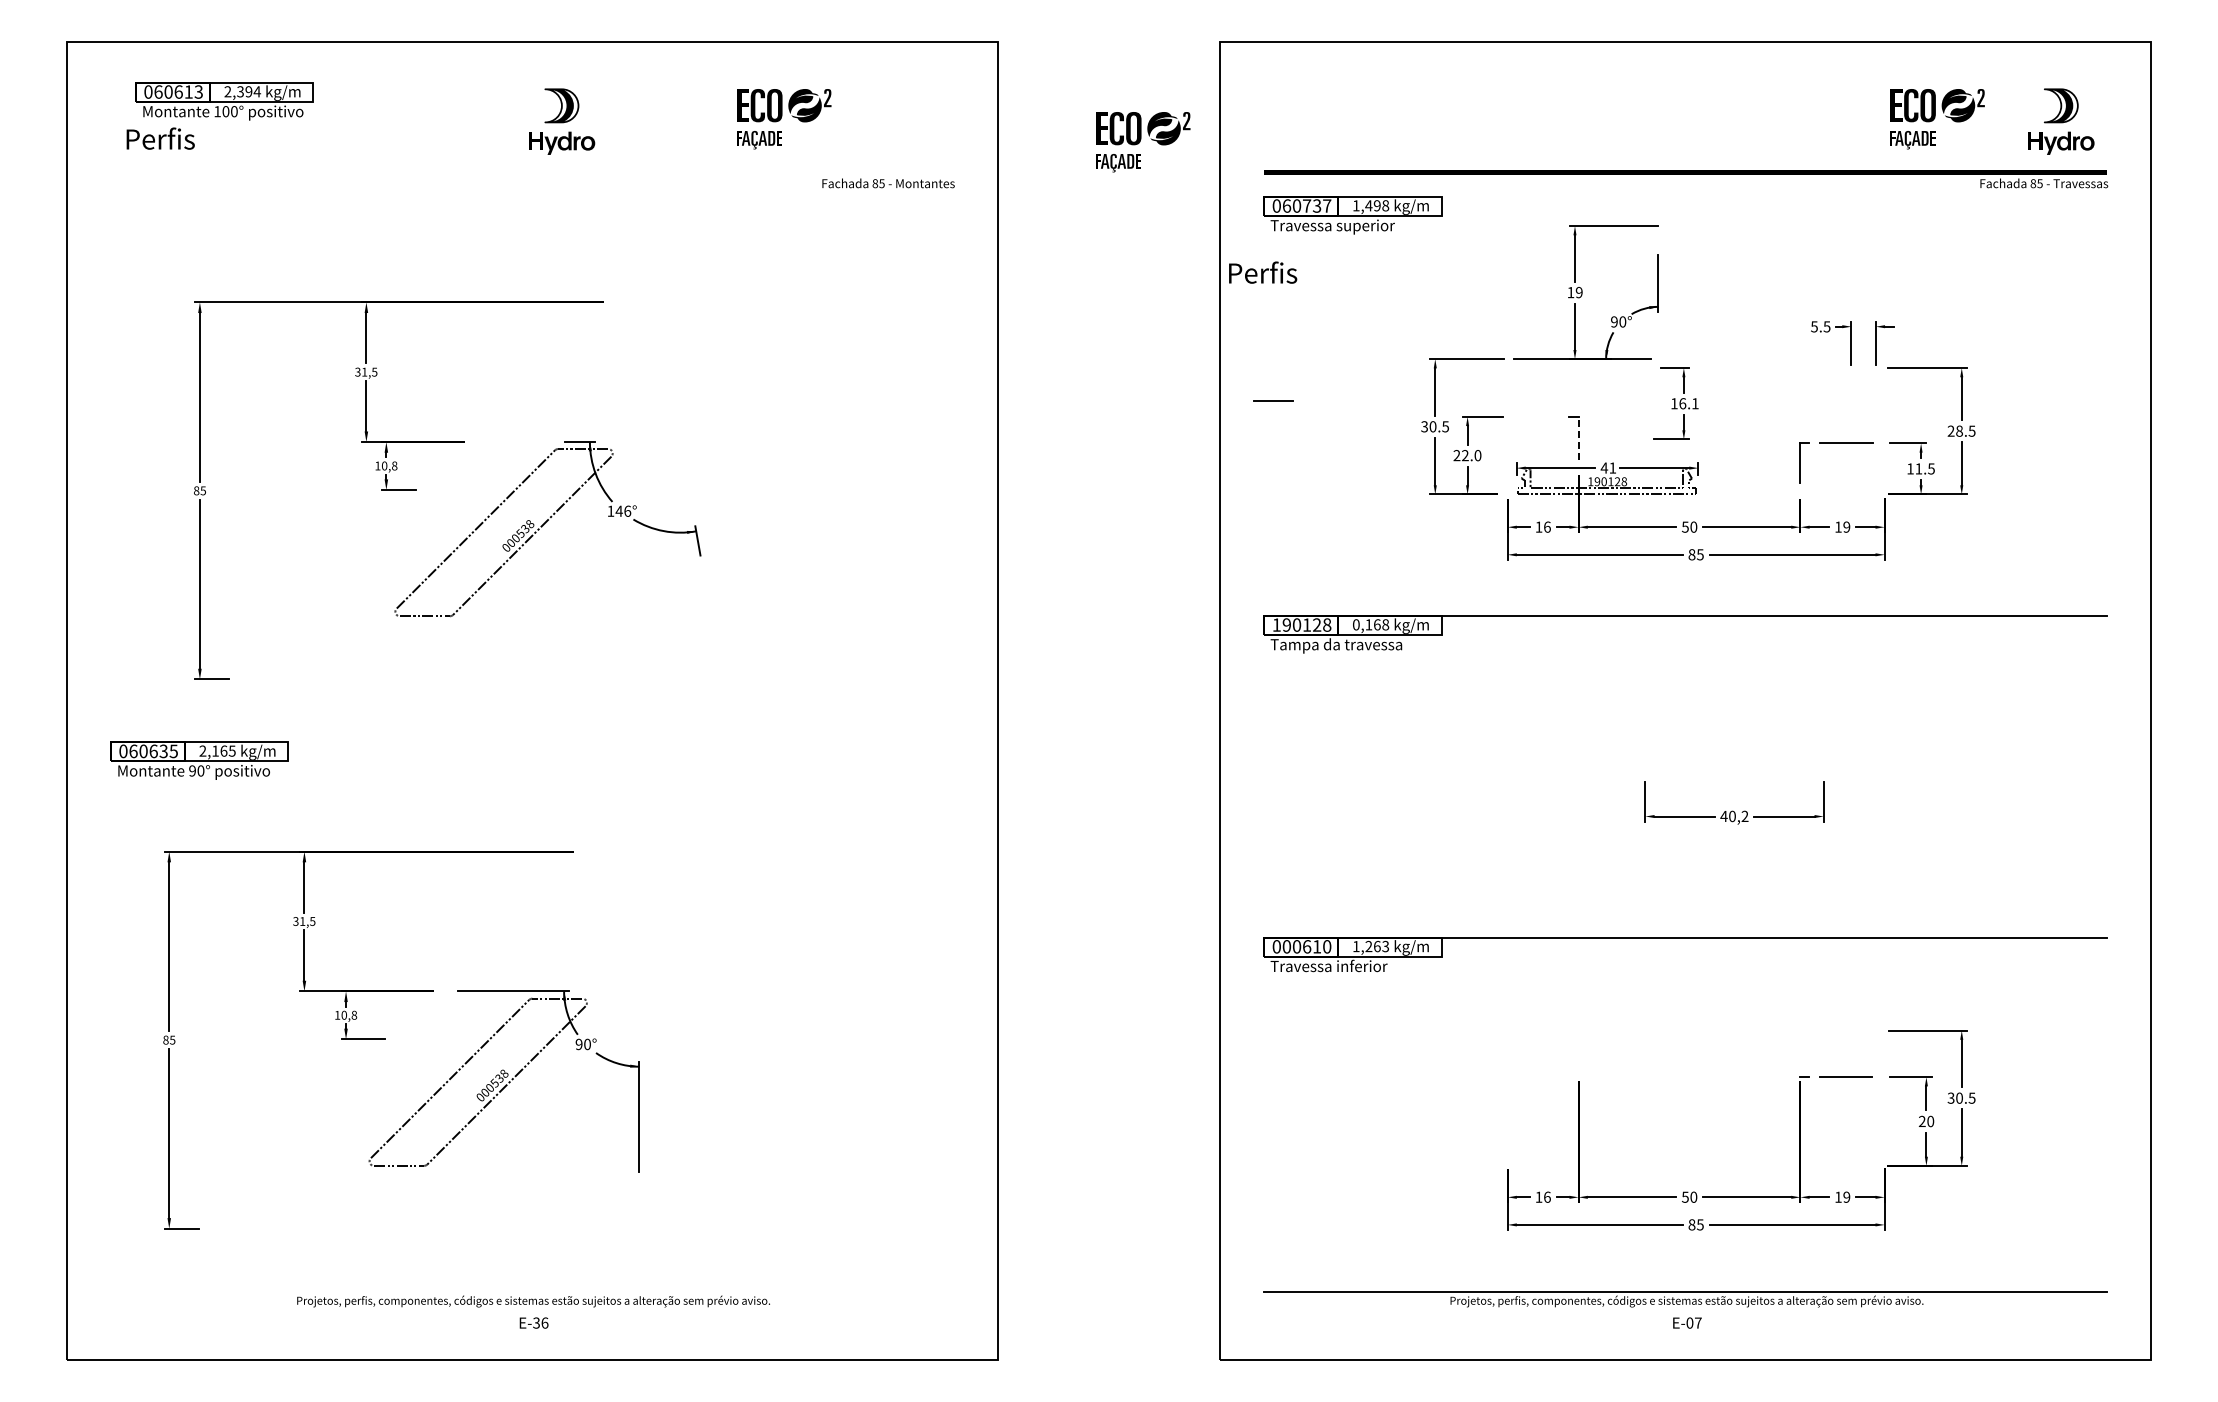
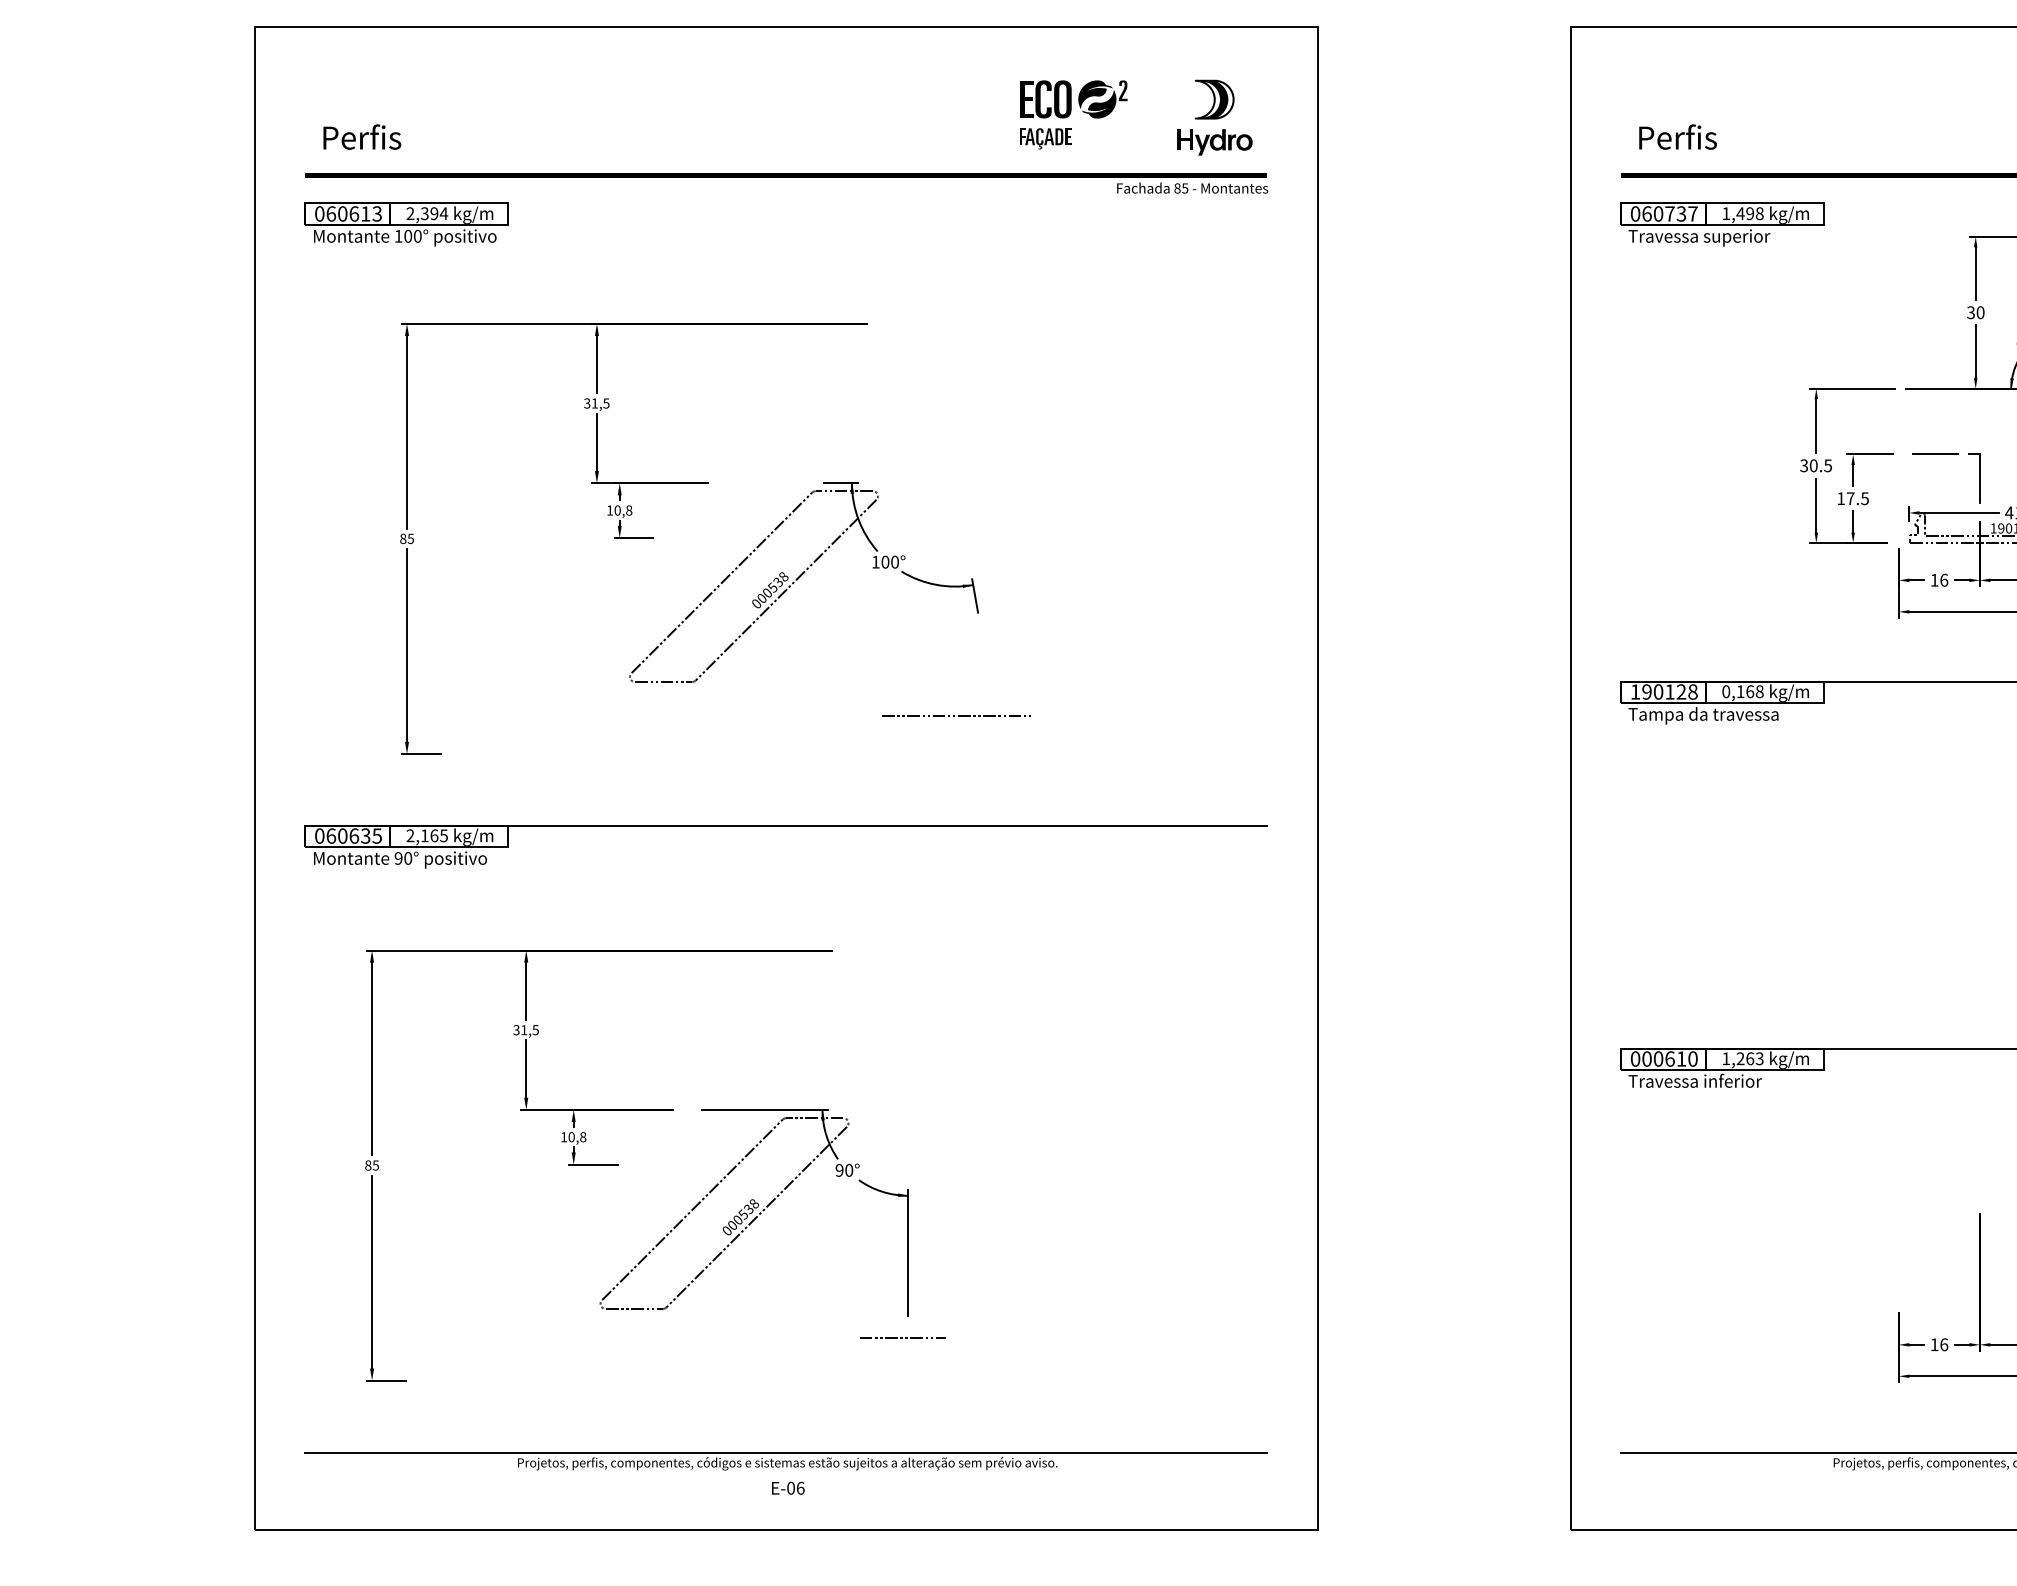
part: (224, 101) -> (406, 224), moved
part: (562, 121) -> (1215, 117), moved
part: (1143, 142) -> (1483, 141), removed
fill: (531, 172) -> (785, 175), added
text: (1263, 272) -> (1678, 136), moved
text: (1574, 292) -> (1975, 312), 19 -> 30
line: (1273, 400) -> (1935, 454), moved
line: (1578, 437) -> (1979, 478), dashed -> solid
text: (1467, 455) -> (1853, 498), 22.0 -> 17.5
text: (623, 510) -> (890, 561), 146° -> 100°
line: (682, 646) -> (957, 716), added
line: (531, 742) -> (785, 825), added
line: (634, 1190) -> (902, 1337), added
line: (531, 1292) -> (785, 1453), added
text: (536, 1322) -> (790, 1487), E-36 -> E-06

